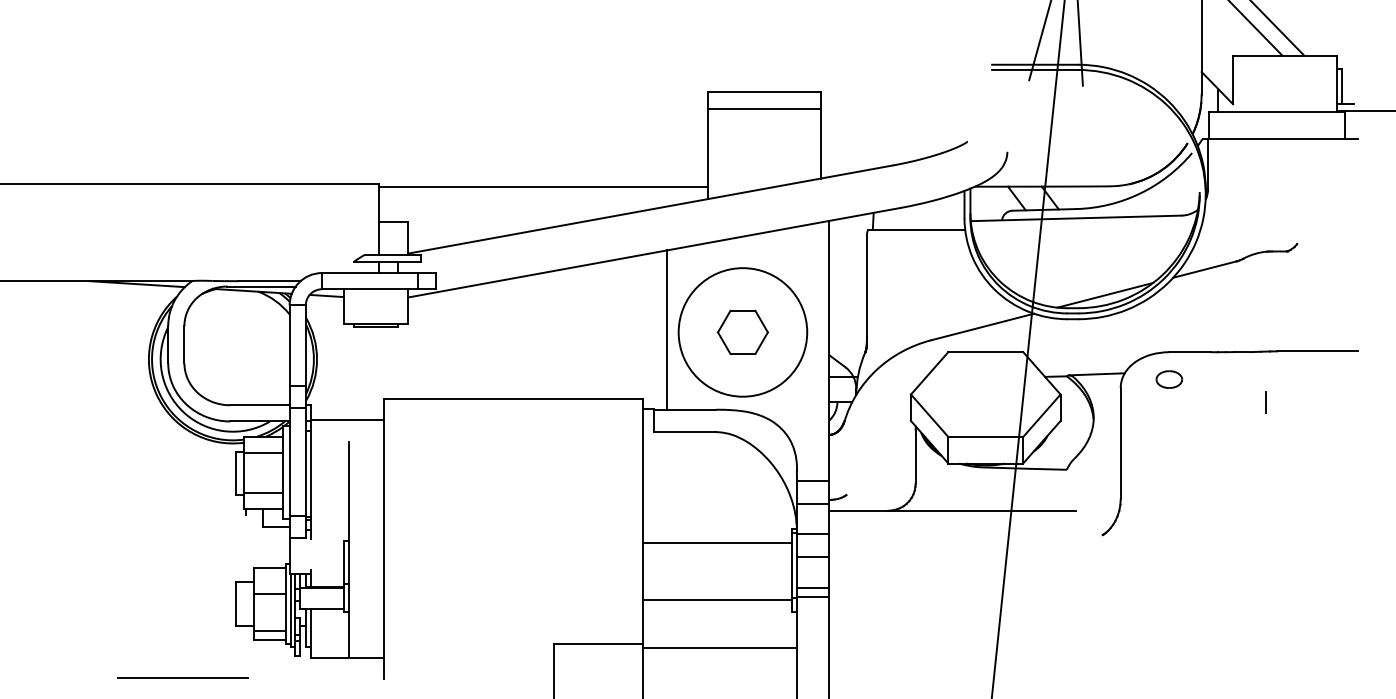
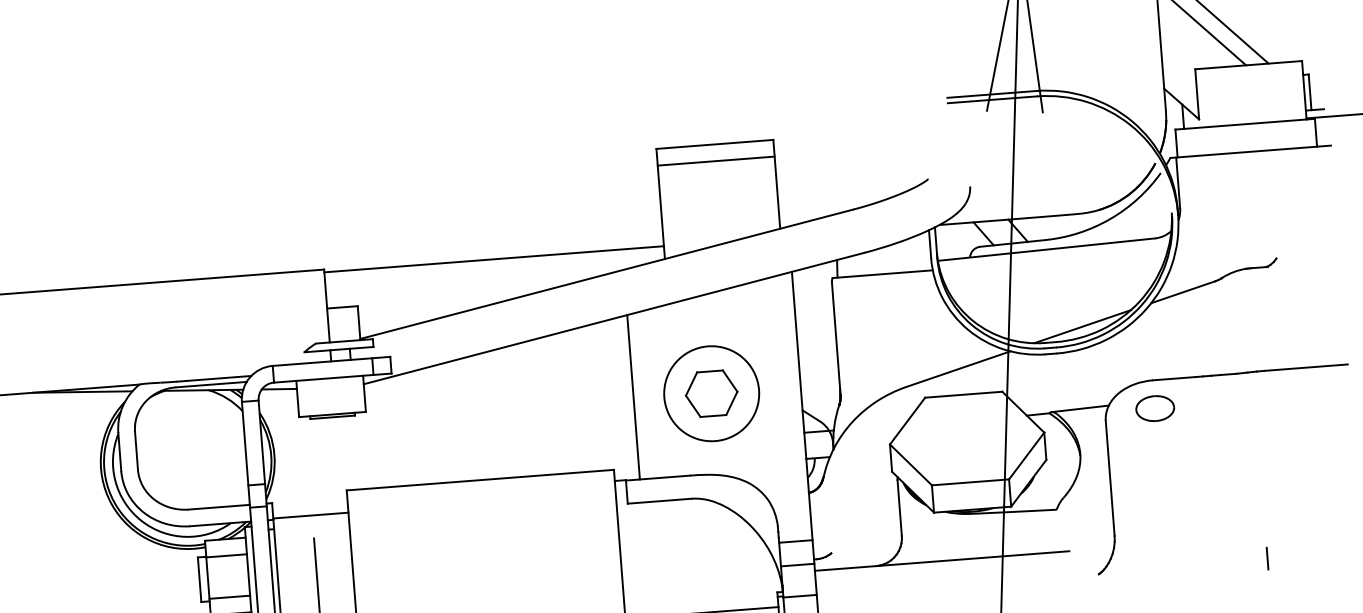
circle: (742, 332) -> (711, 393), size x0.71
part: (1169, 379) -> (1155, 408), size x1.43
line: (1265, 402) -> (1266, 558), moved

